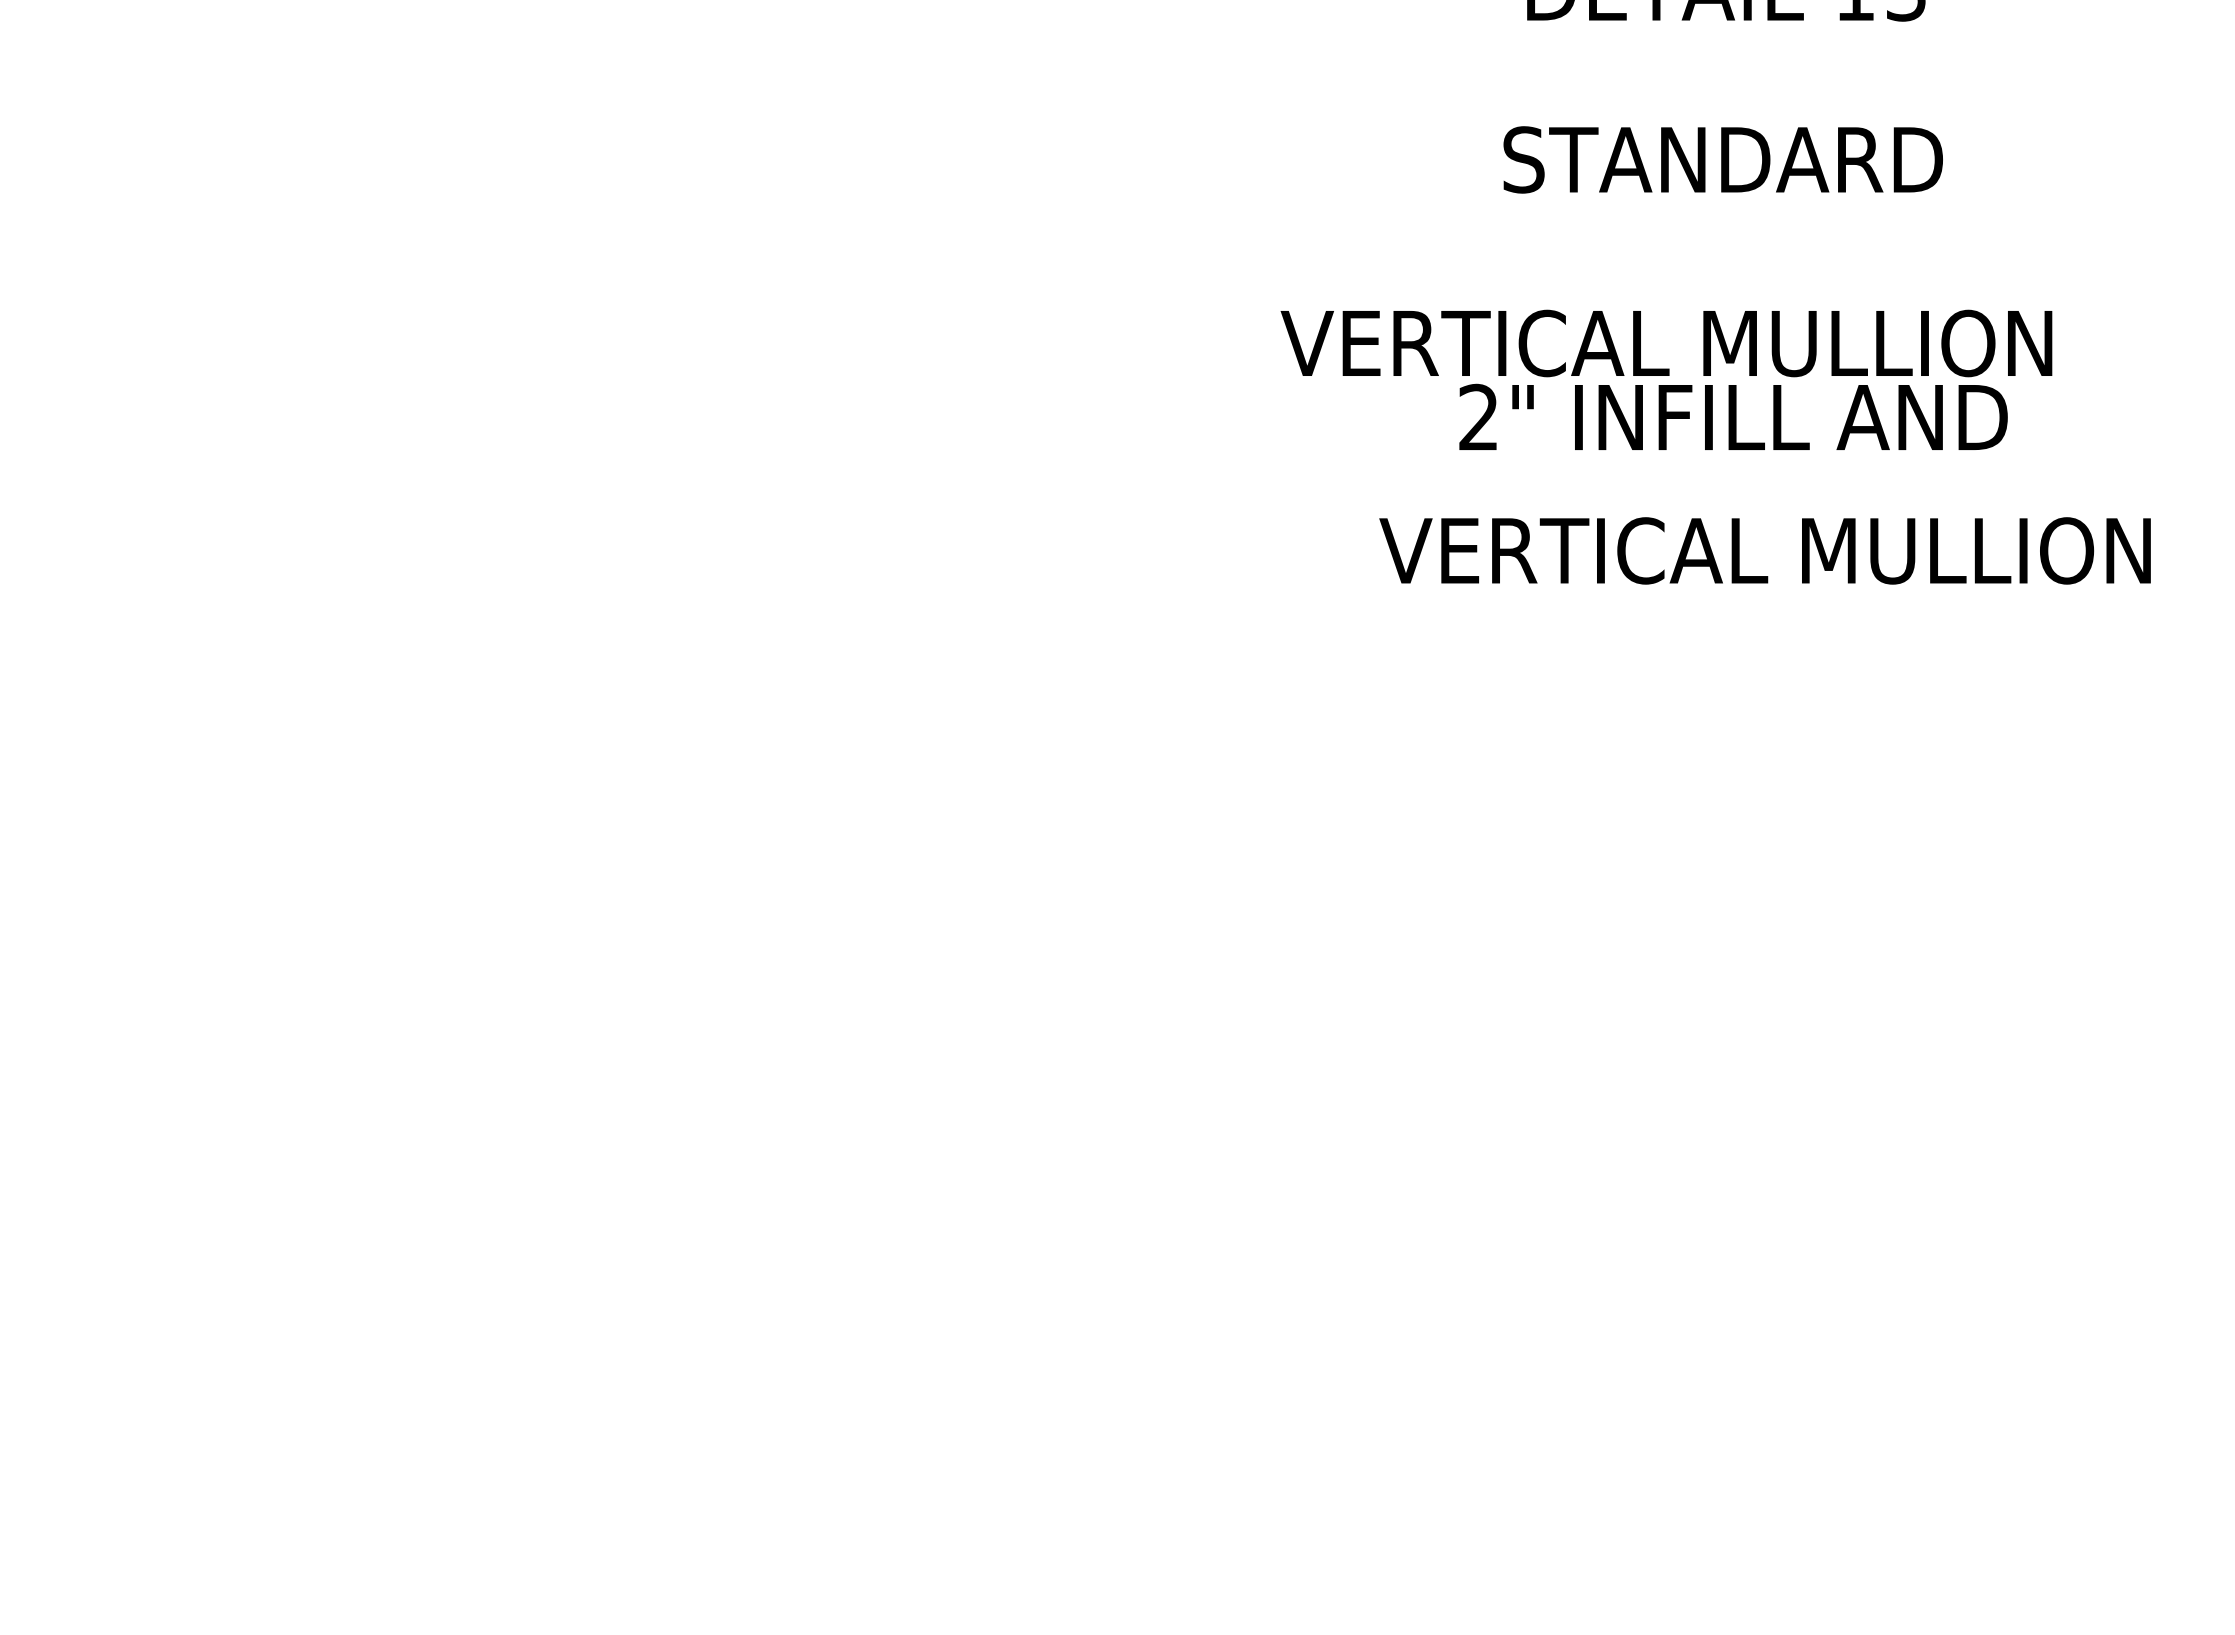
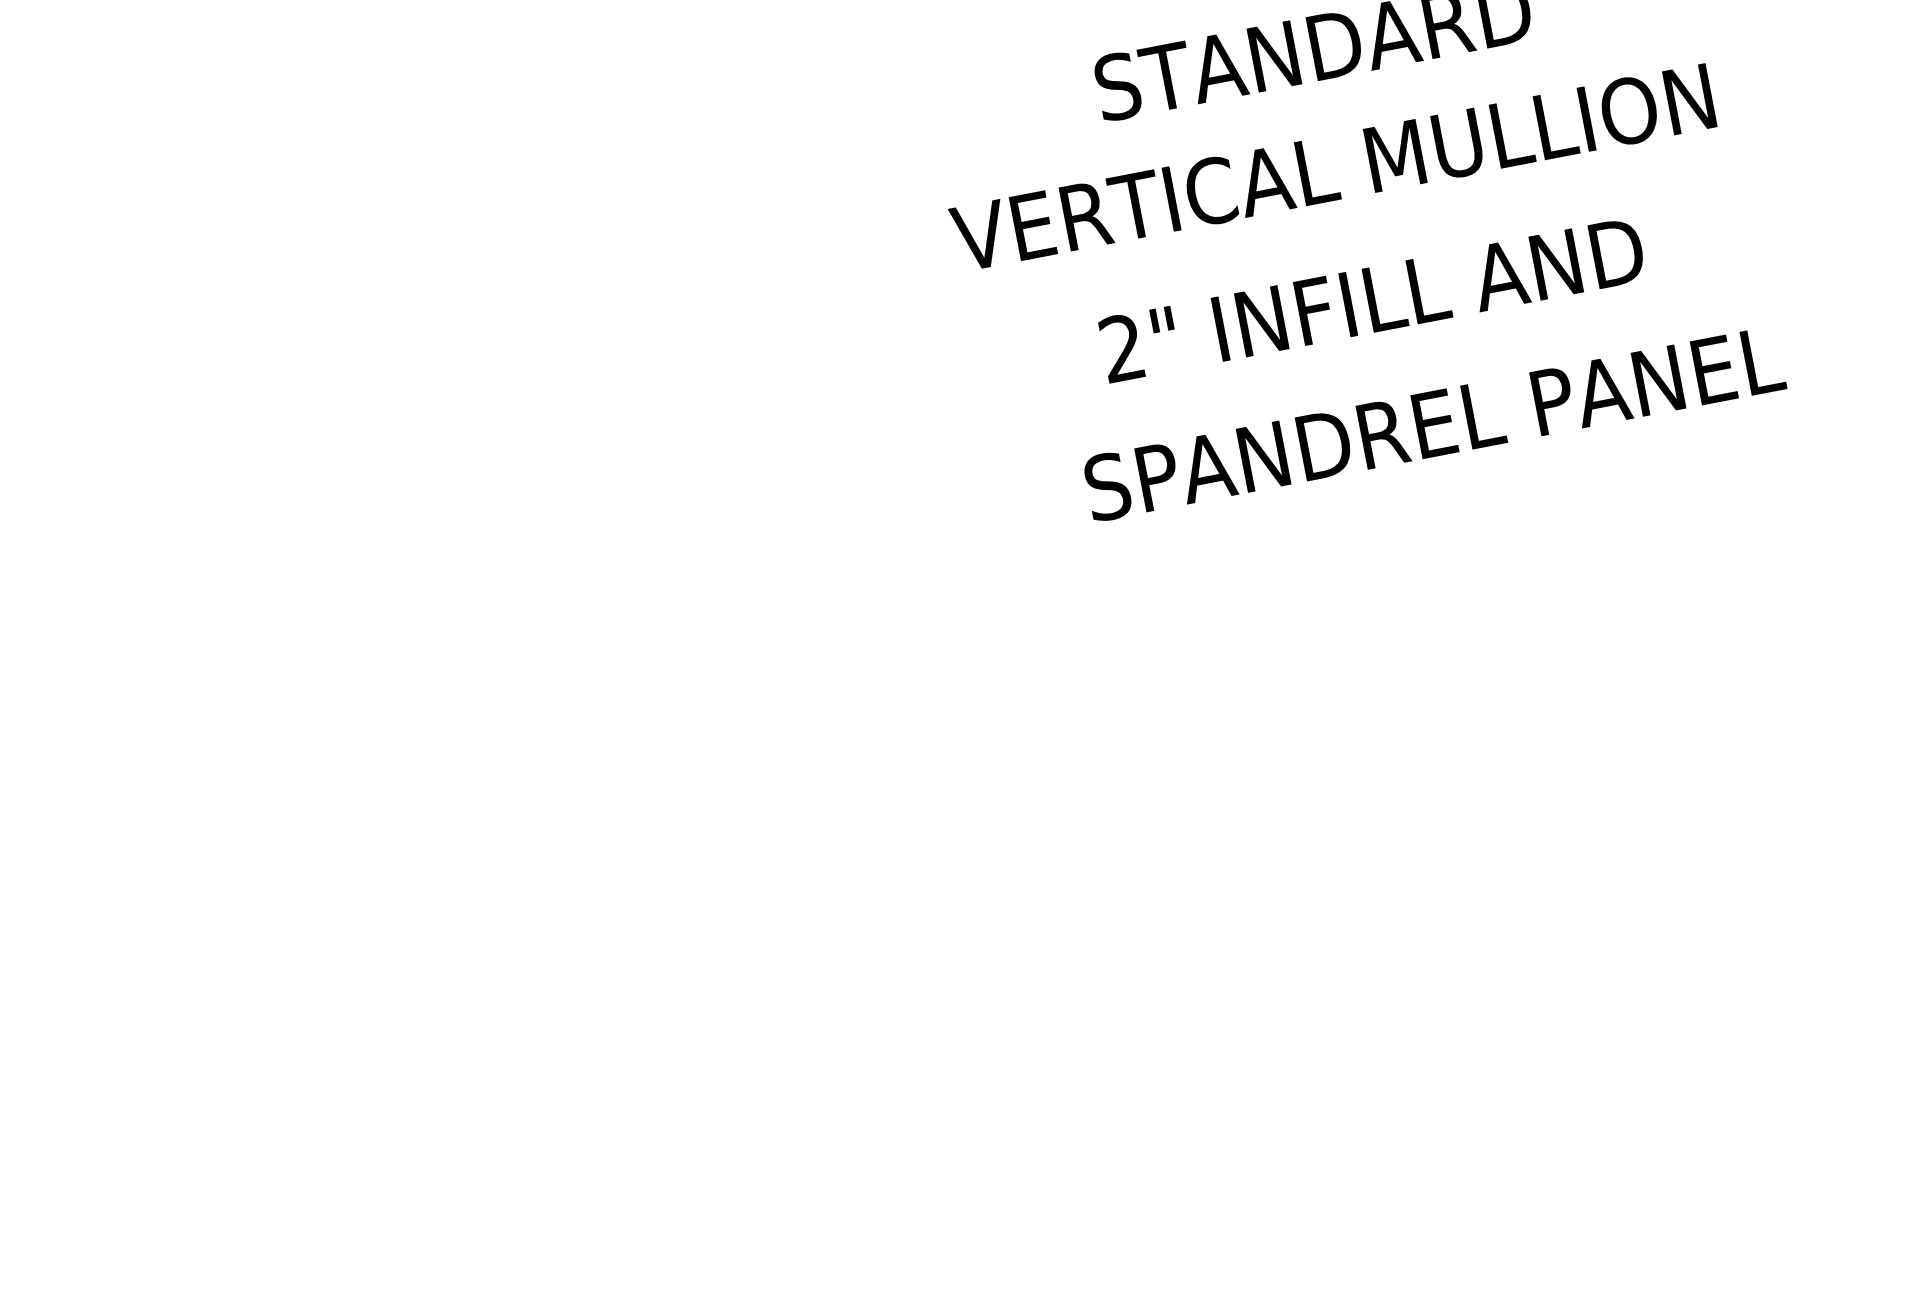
text: (1666, 343) -> (1332, 168), moved
text: (1764, 550) -> (1428, 424), VERTICAL MULLION -> SPANDREL PANEL

